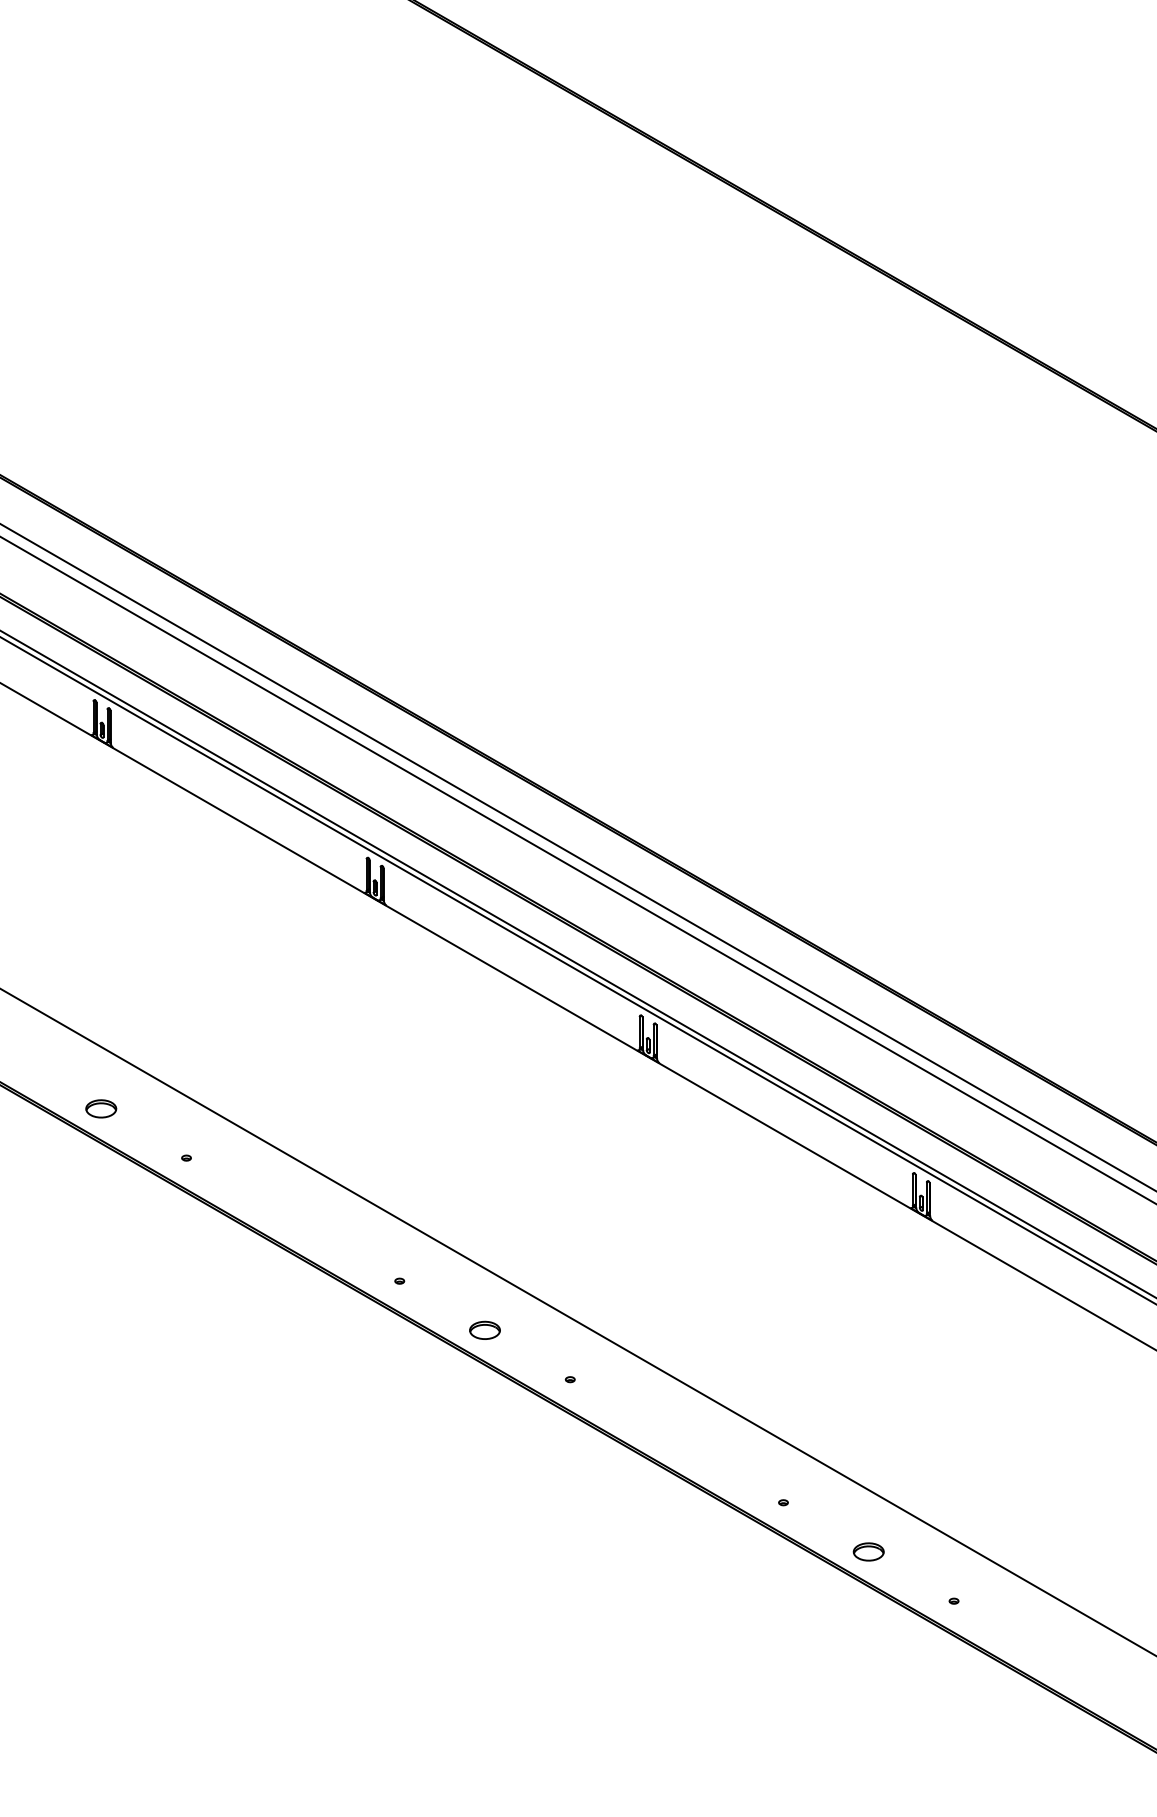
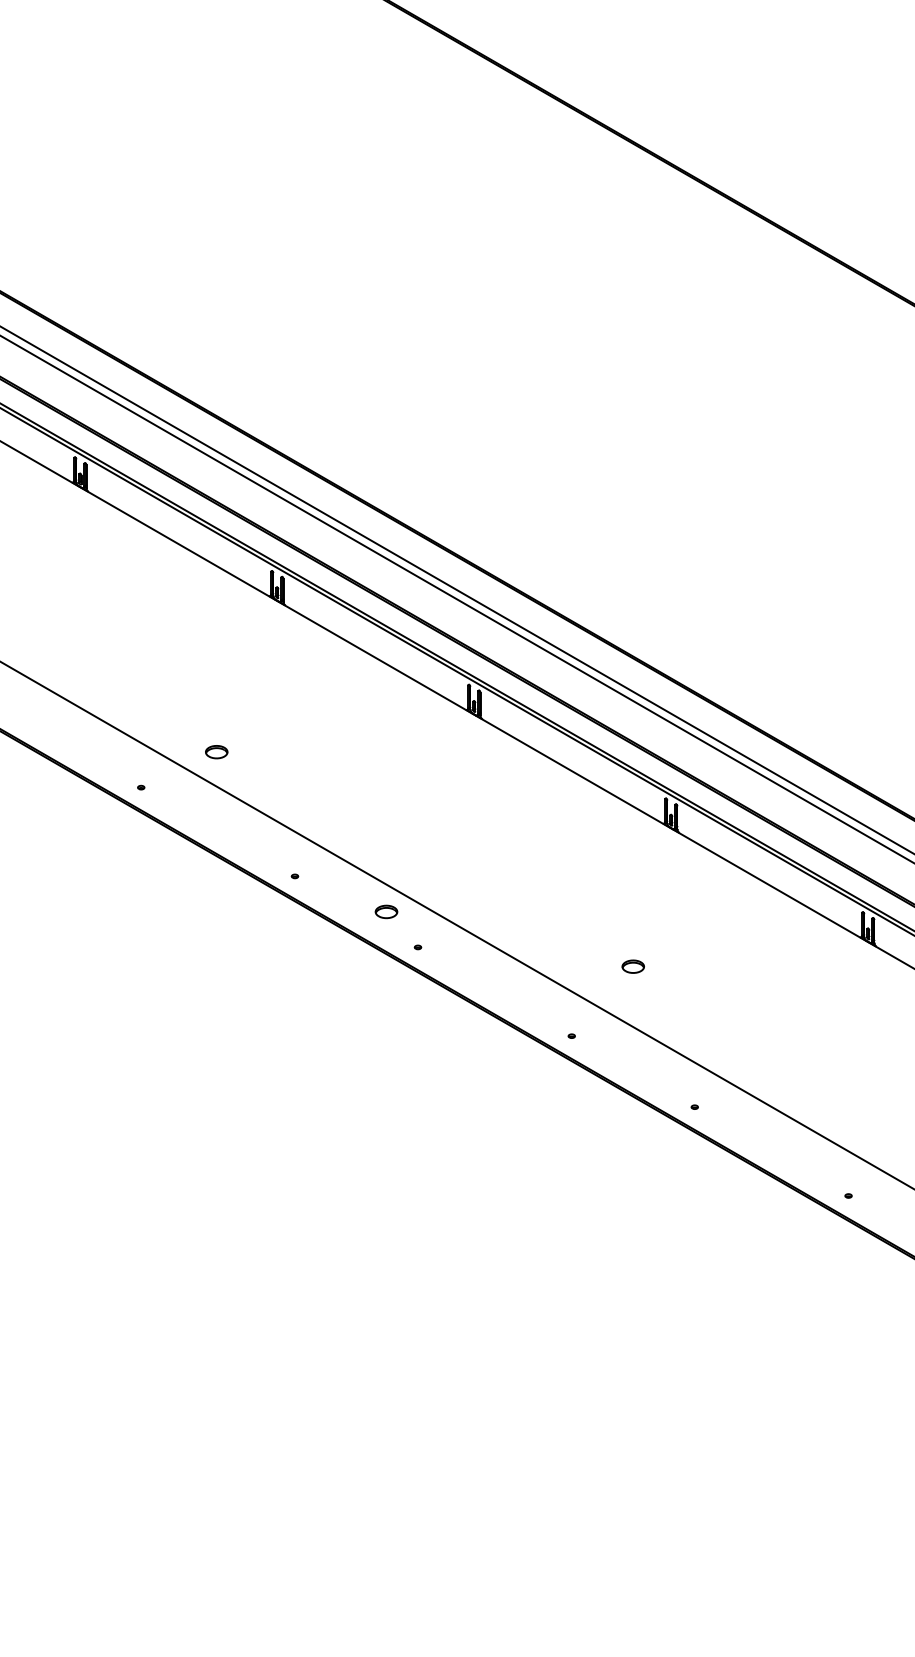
part: (100, 1109) -> (216, 752), moved
part: (485, 1329) -> (386, 911), moved
part: (867, 1551) -> (632, 966), moved

